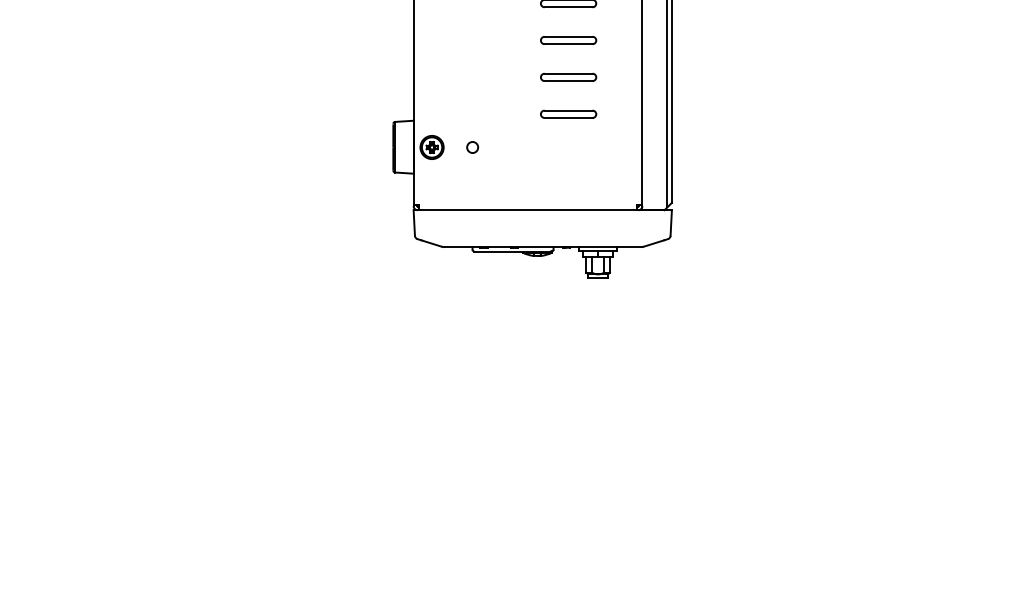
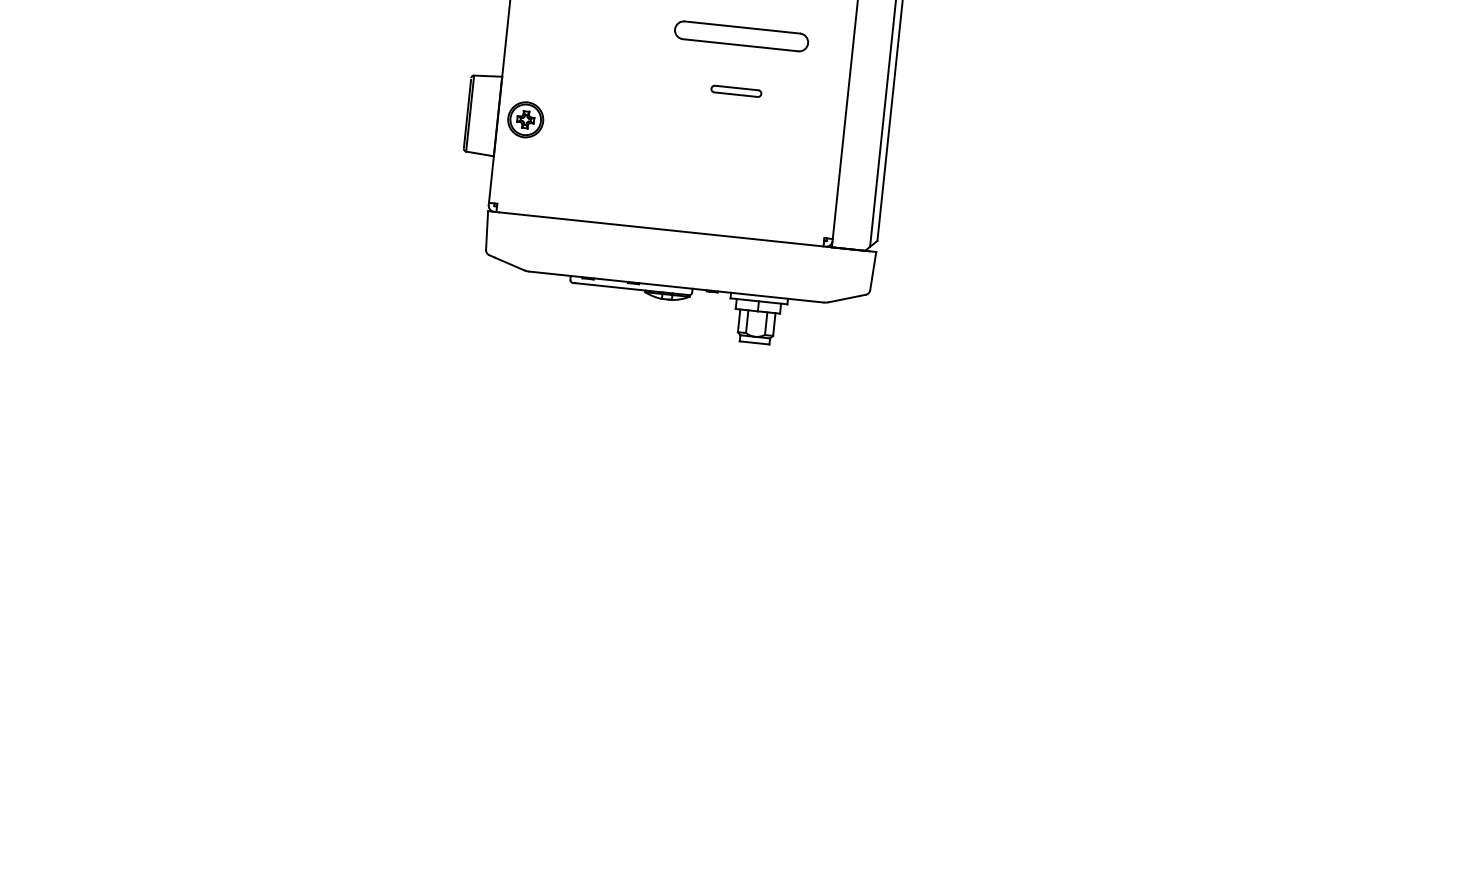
part: (568, 76) -> (741, 34), size x1.6
part: (568, 113) -> (736, 90), size x0.6
circle: (472, 147) -> (586, 126), removed

